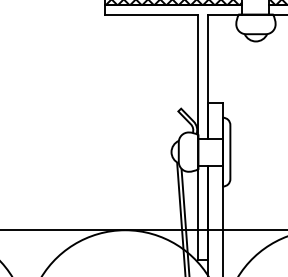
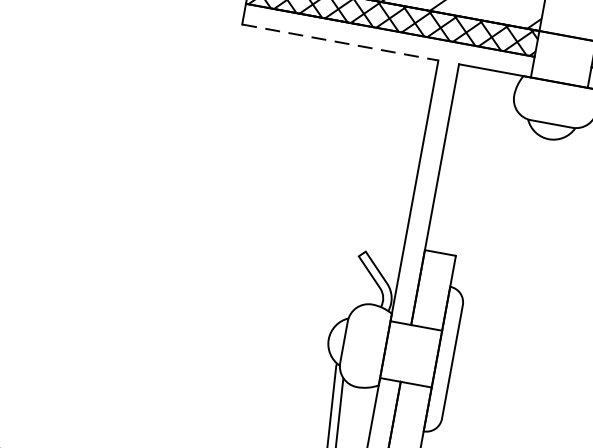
line: (151, 14) -> (339, 42), solid -> dashed

